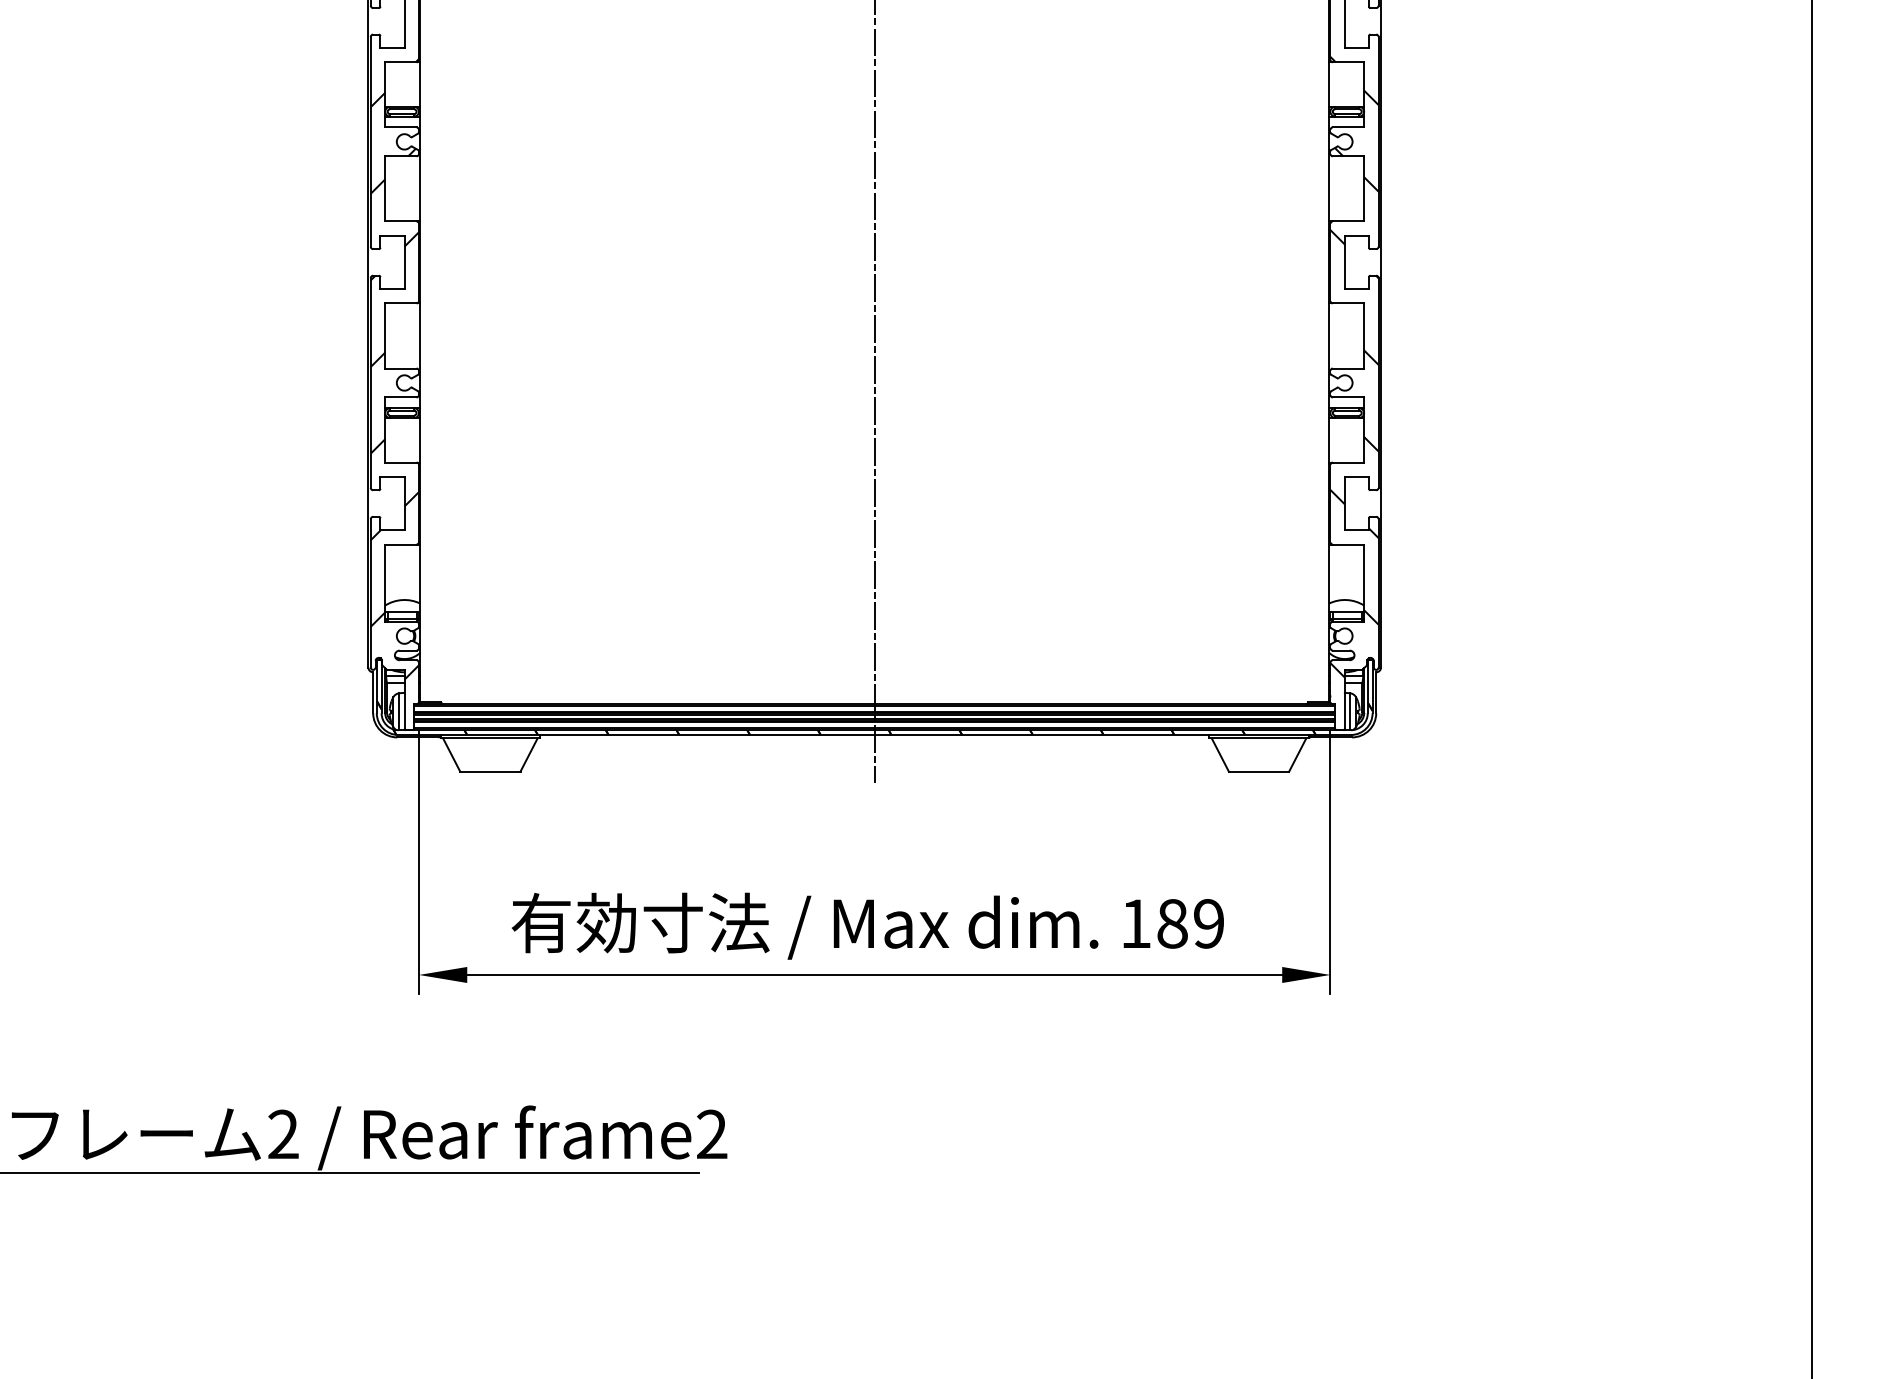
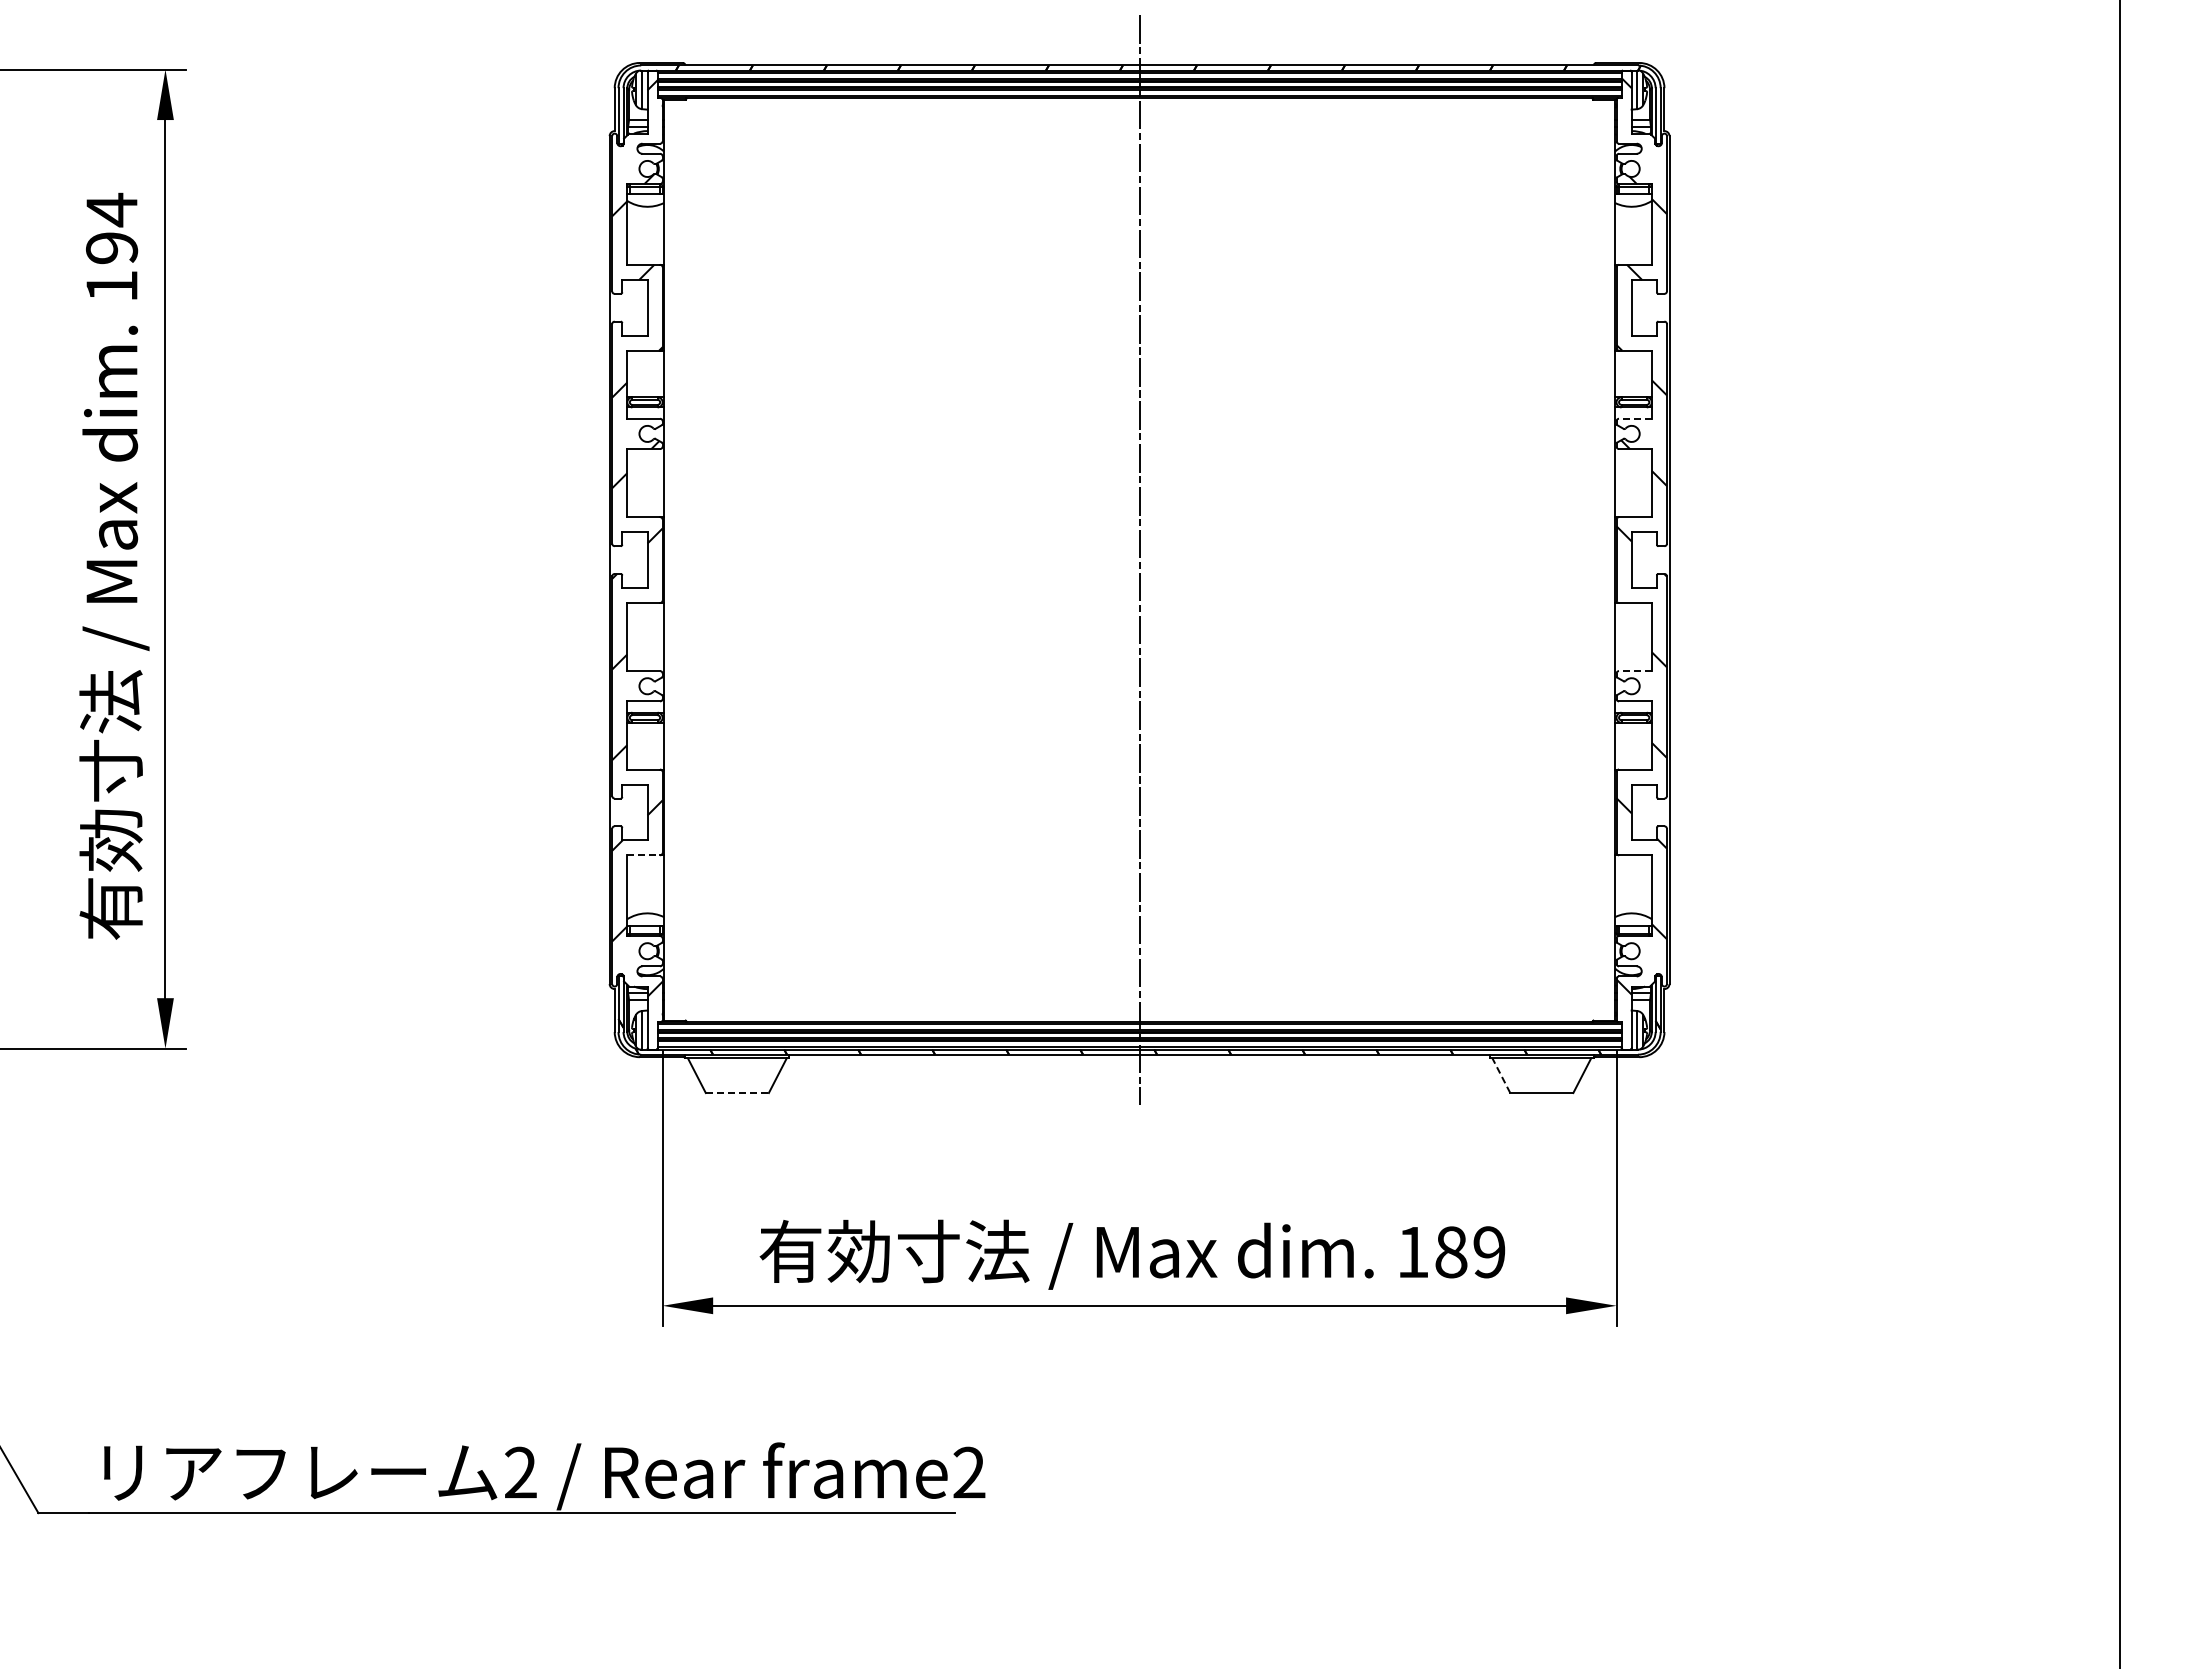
line: (1347, 127) -> (1634, 418), solid -> dashed
line: (1347, 368) -> (1634, 671), solid -> dashed
line: (401, 544) -> (644, 855), solid -> dashed
line: (1220, 754) -> (1501, 1075), solid -> dashed
line: (490, 772) -> (737, 1093), solid -> dashed

